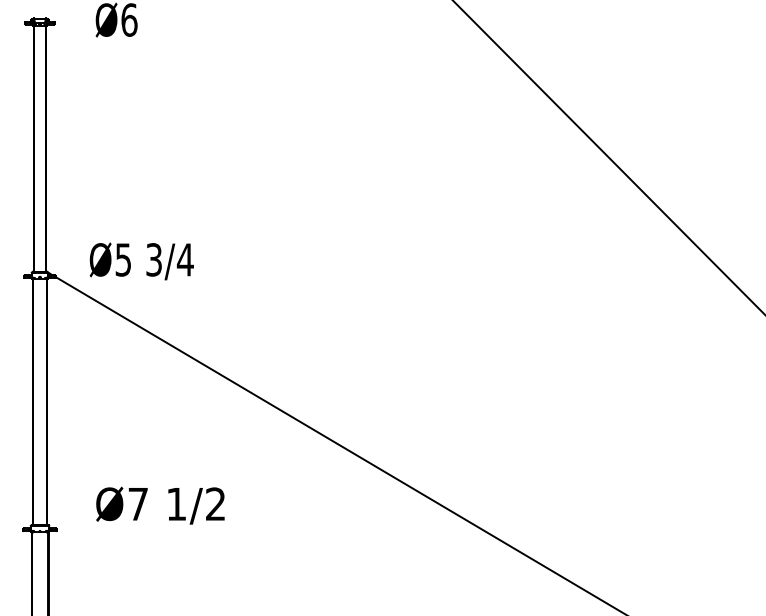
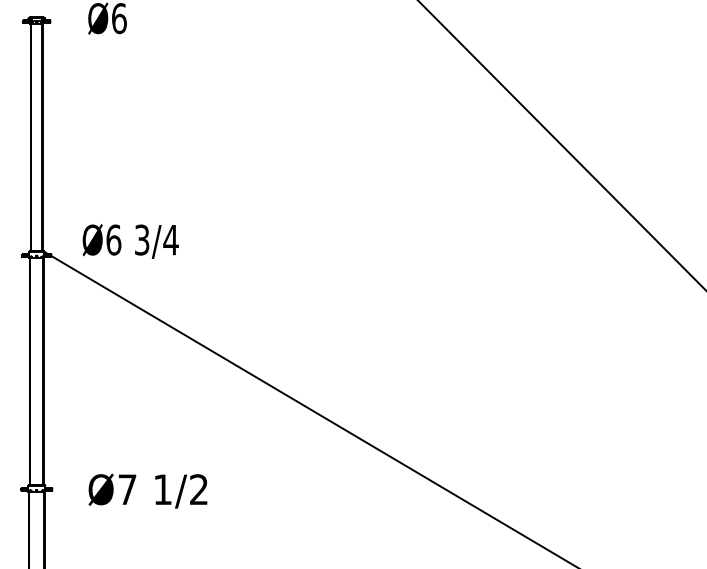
text: (123, 259) -> (113, 239), Ø5 -> Ø6
text: (159, 505) -> (147, 490), moved

